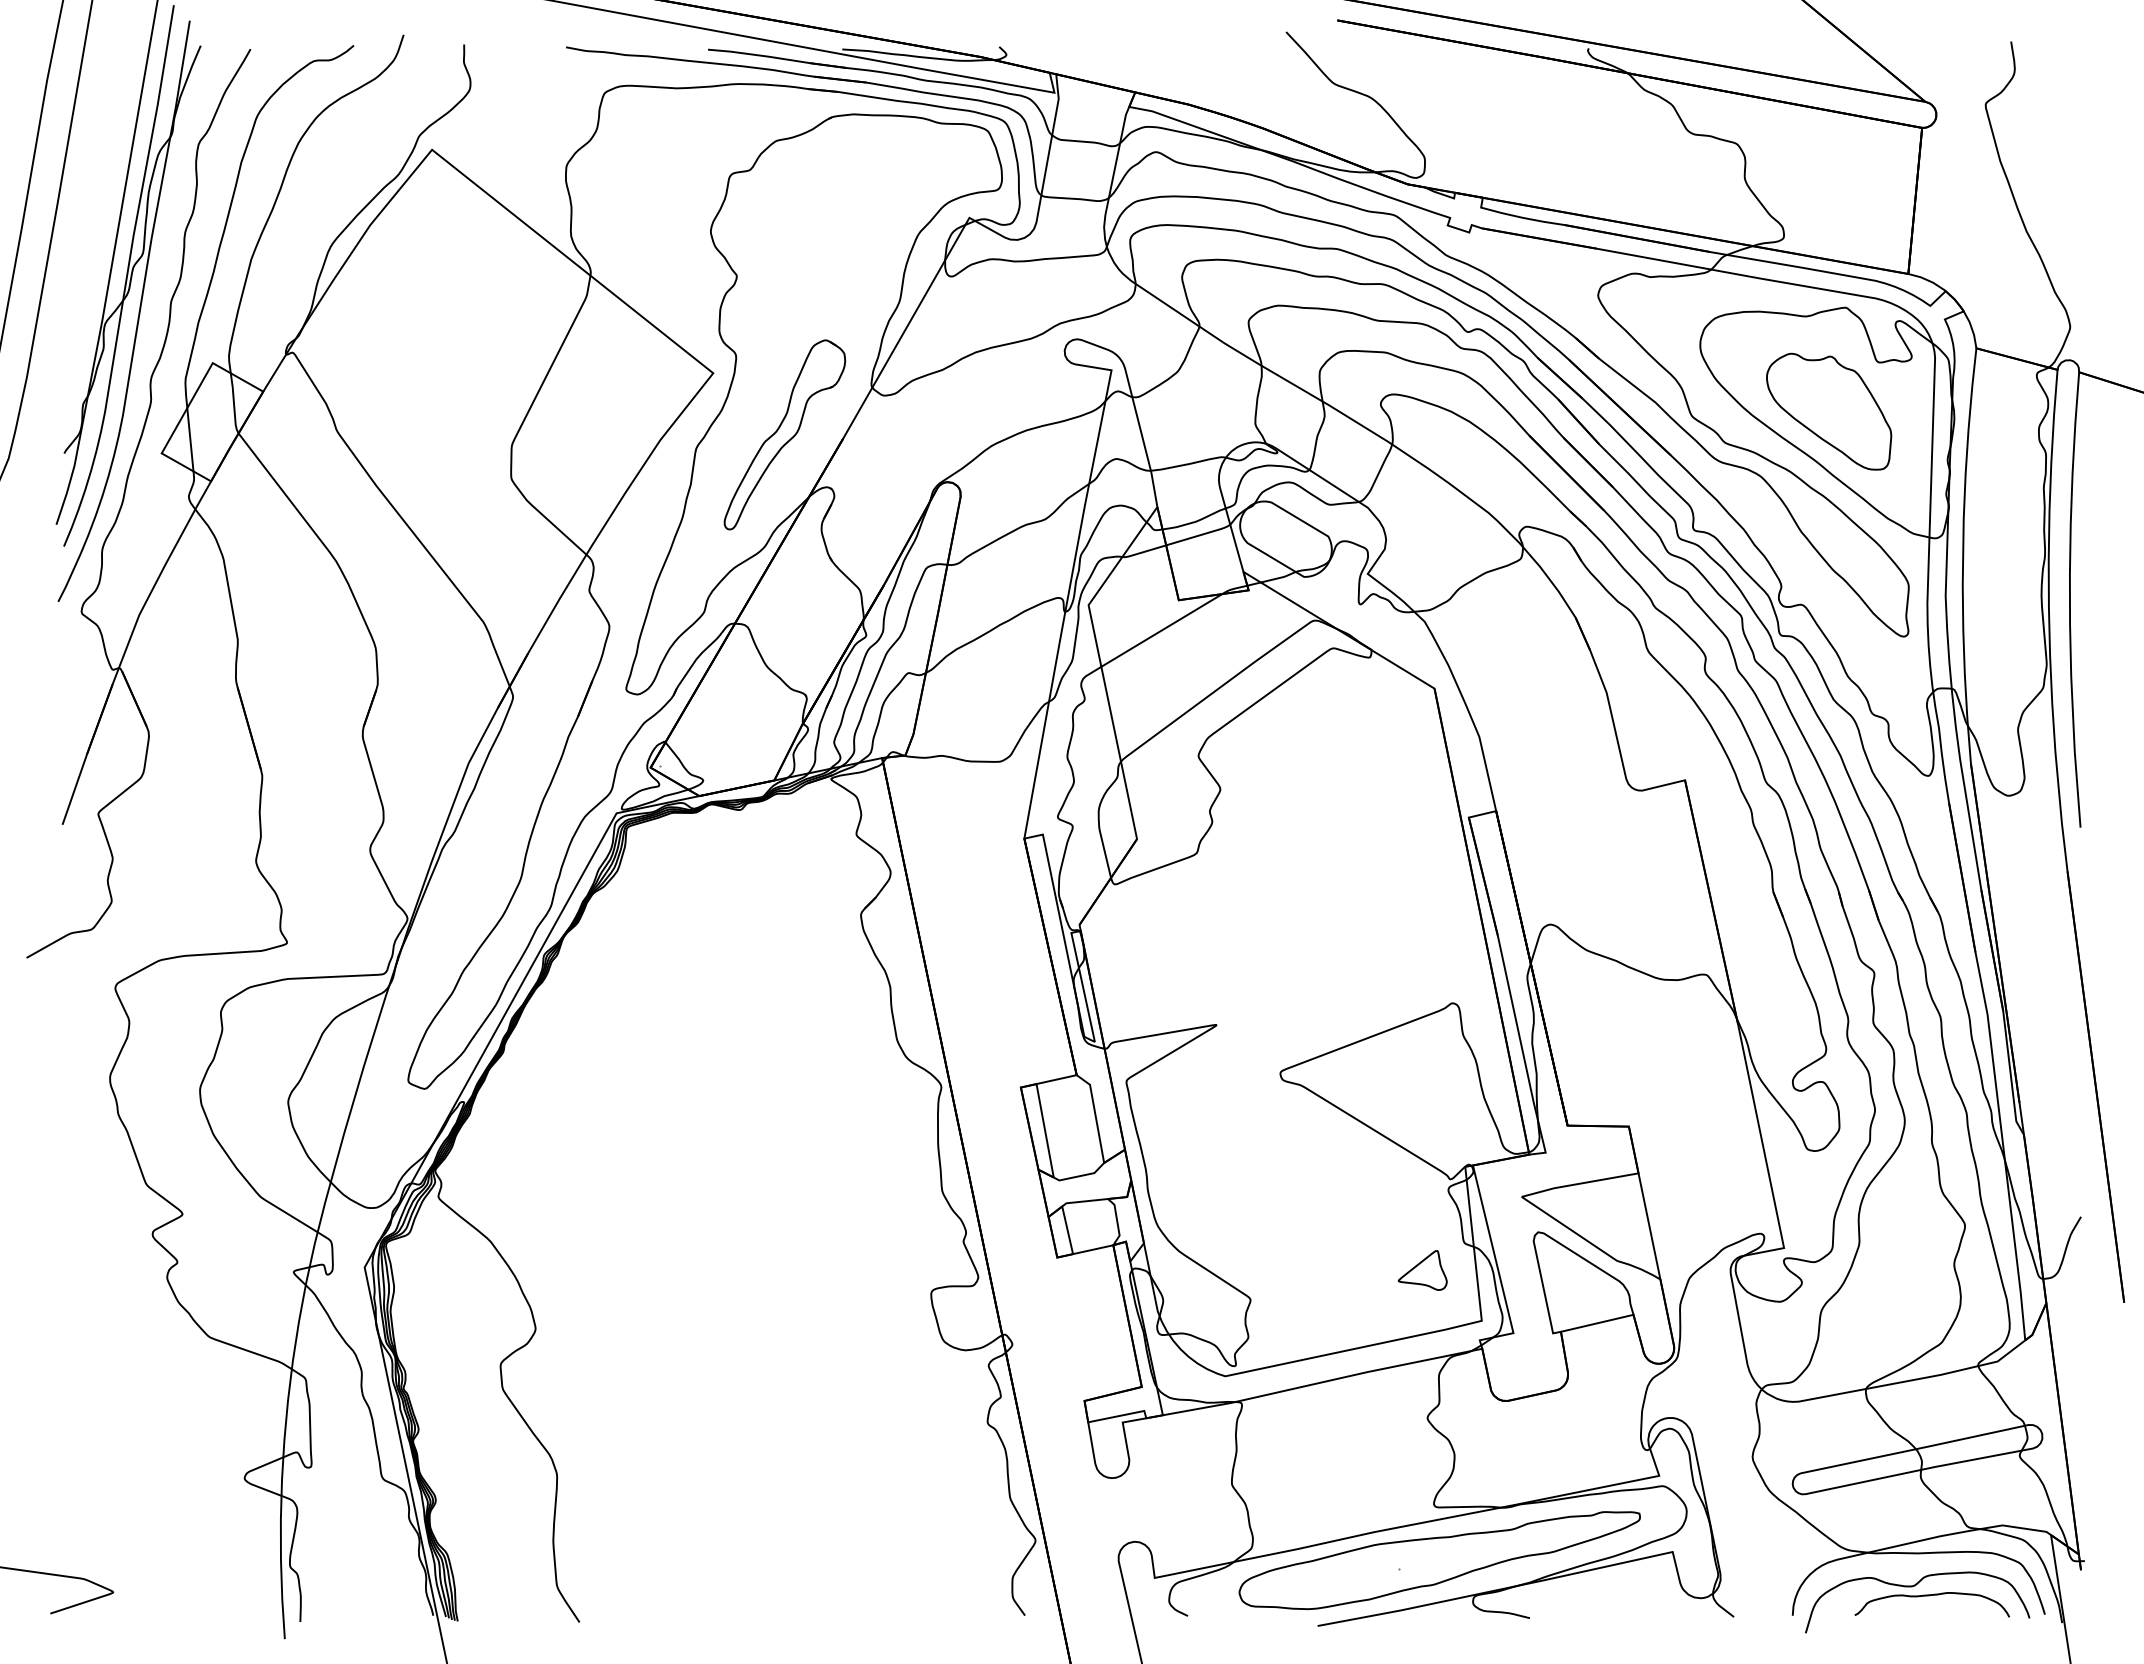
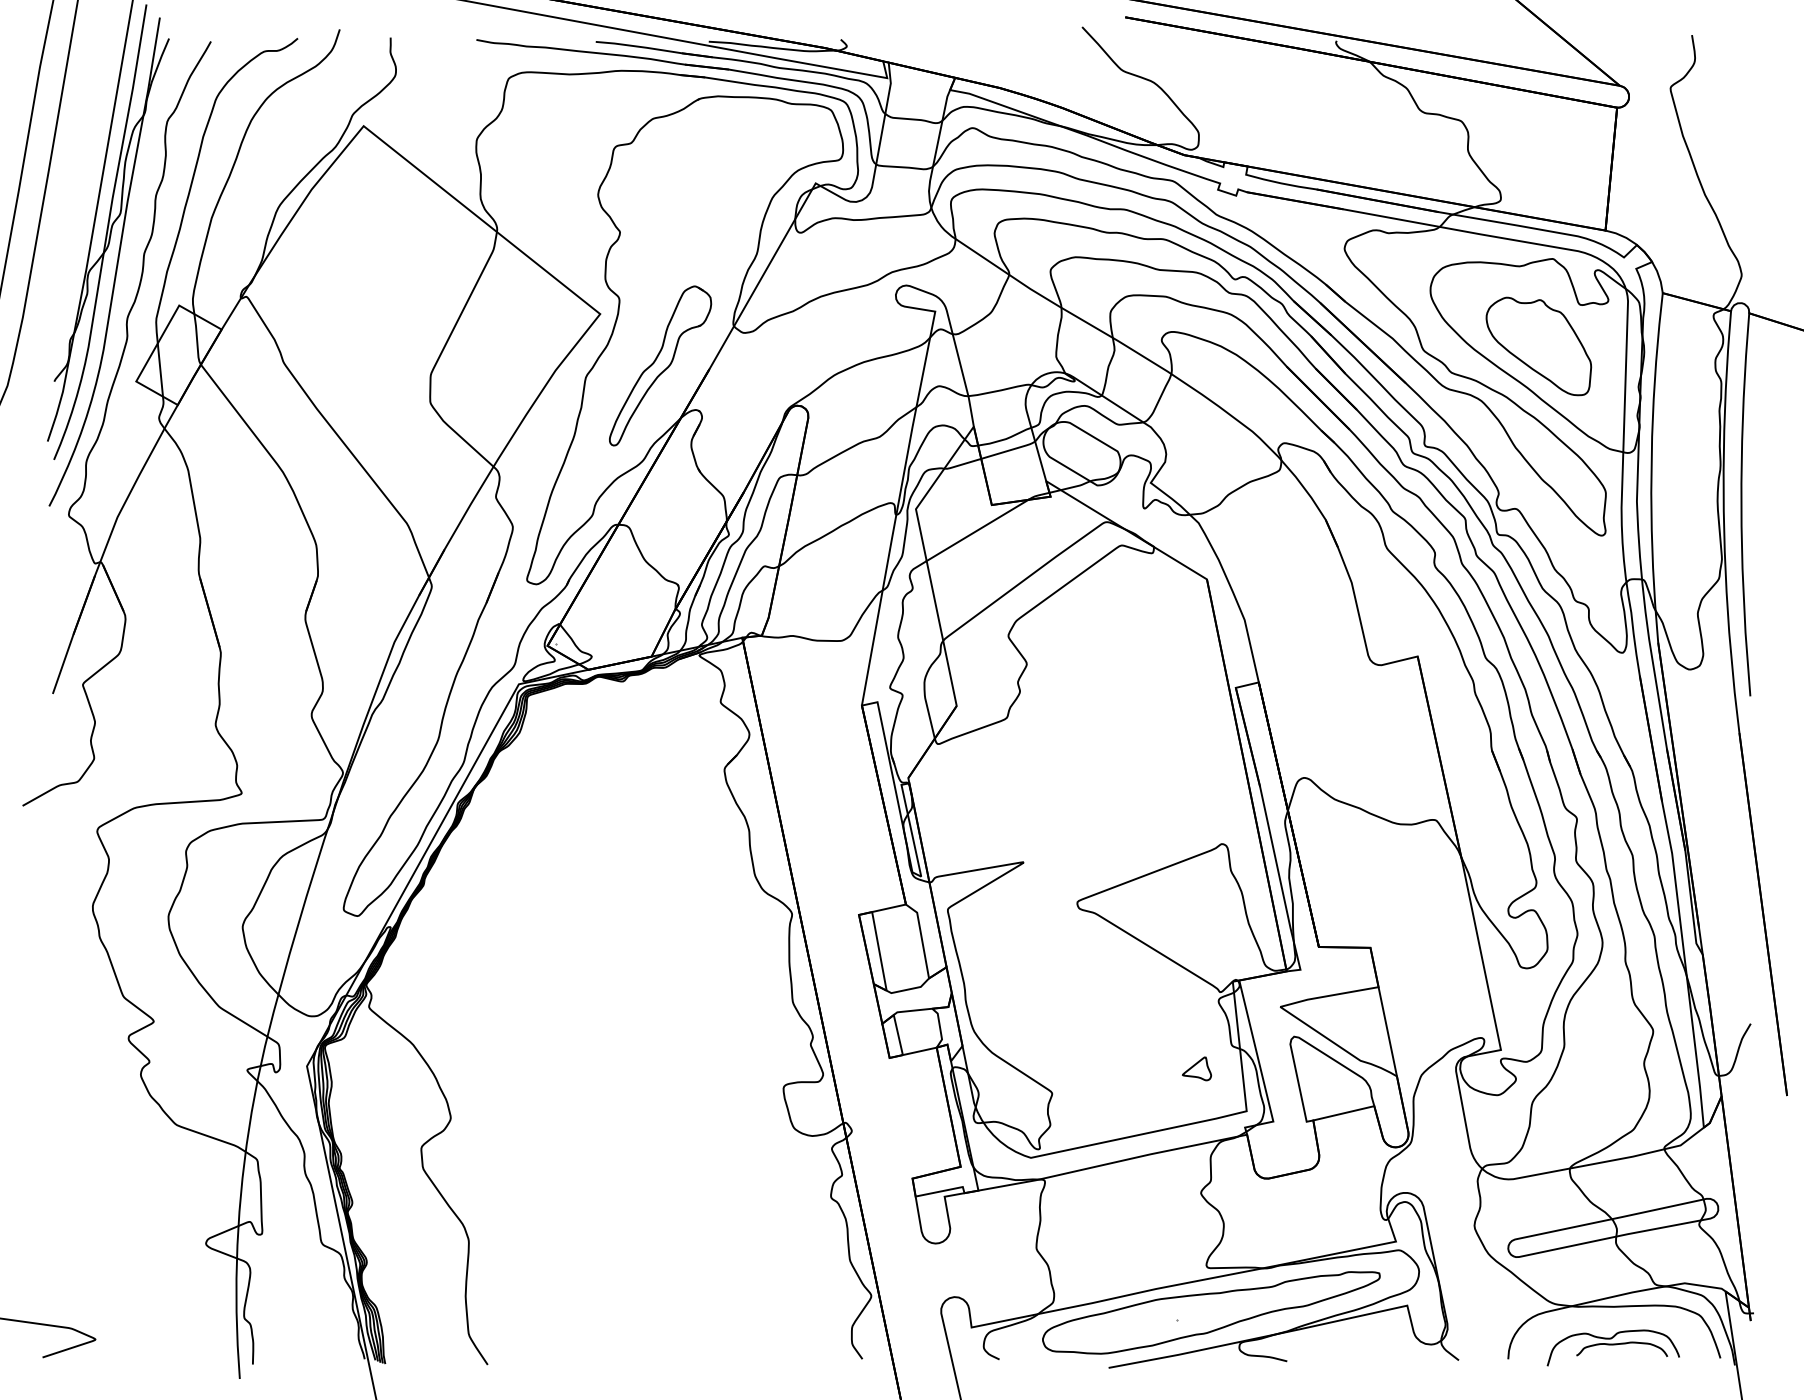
part: (1422, 1270) -> (1196, 1068), size x0.7
part: (1917, 1602) -> (1613, 1348), size x0.7

